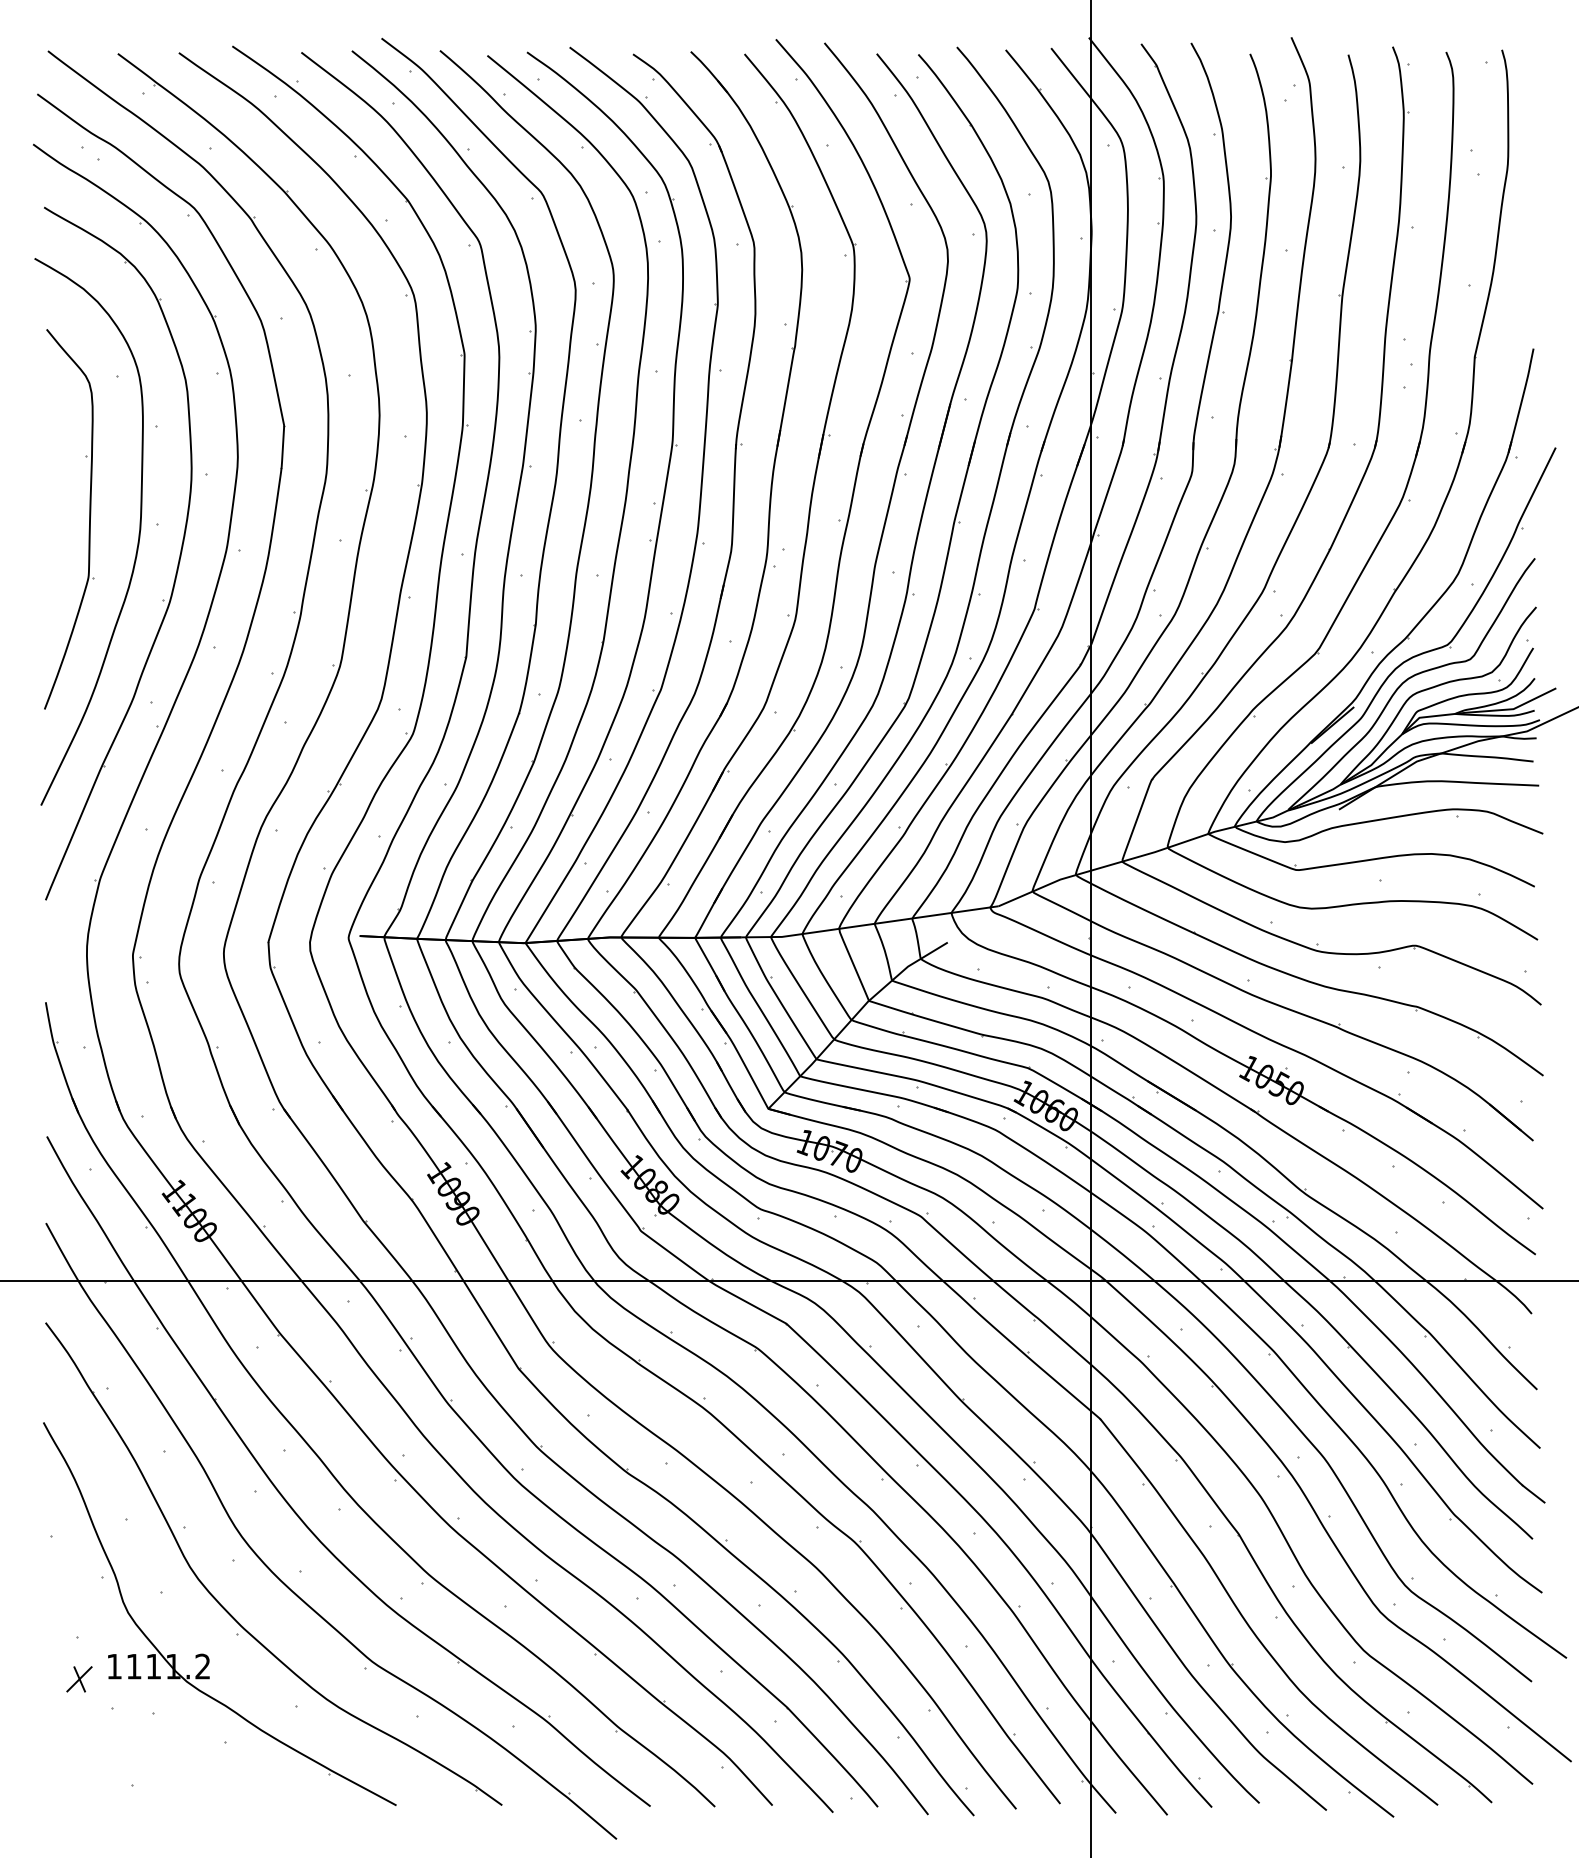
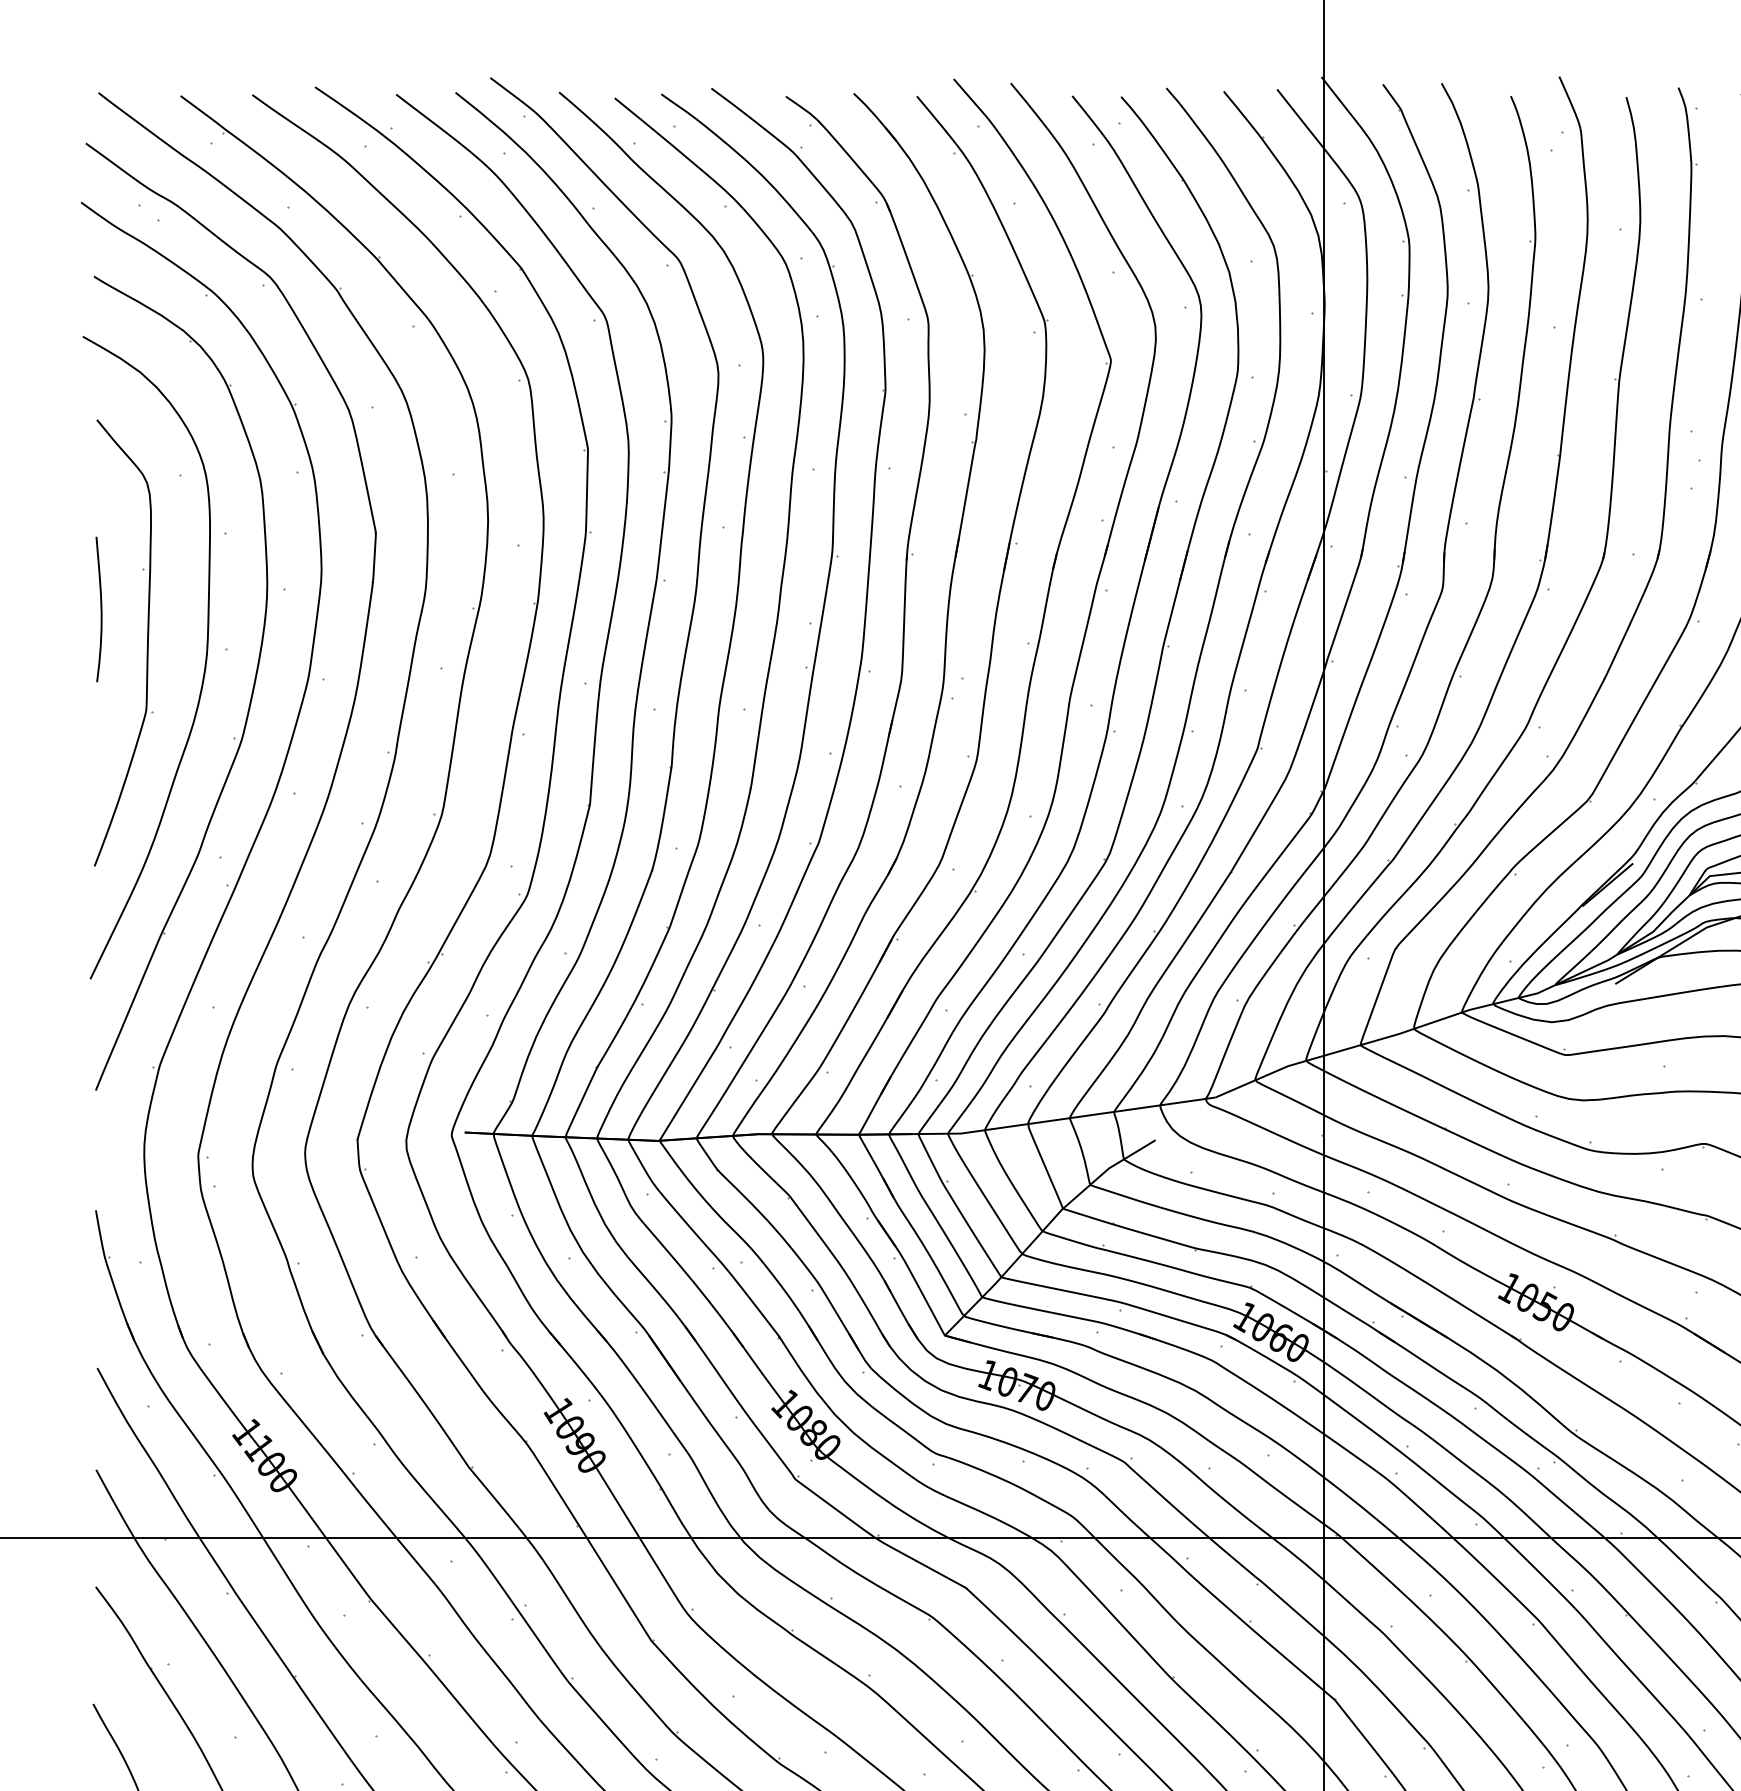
curve: (49, 490) -> (100, 609), added

